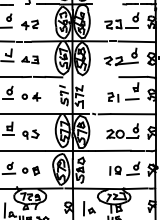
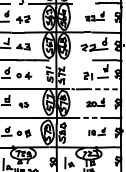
part: (121, 20) -> (94, 16), size x0.7
line: (134, 114) -> (104, 89), solid -> dashed
part: (122, 131) -> (95, 102), size x0.7
part: (30, 134) -> (23, 105), size x0.7
line: (113, 150) -> (88, 117), solid -> dashed
part: (124, 168) -> (96, 131), size x0.7

